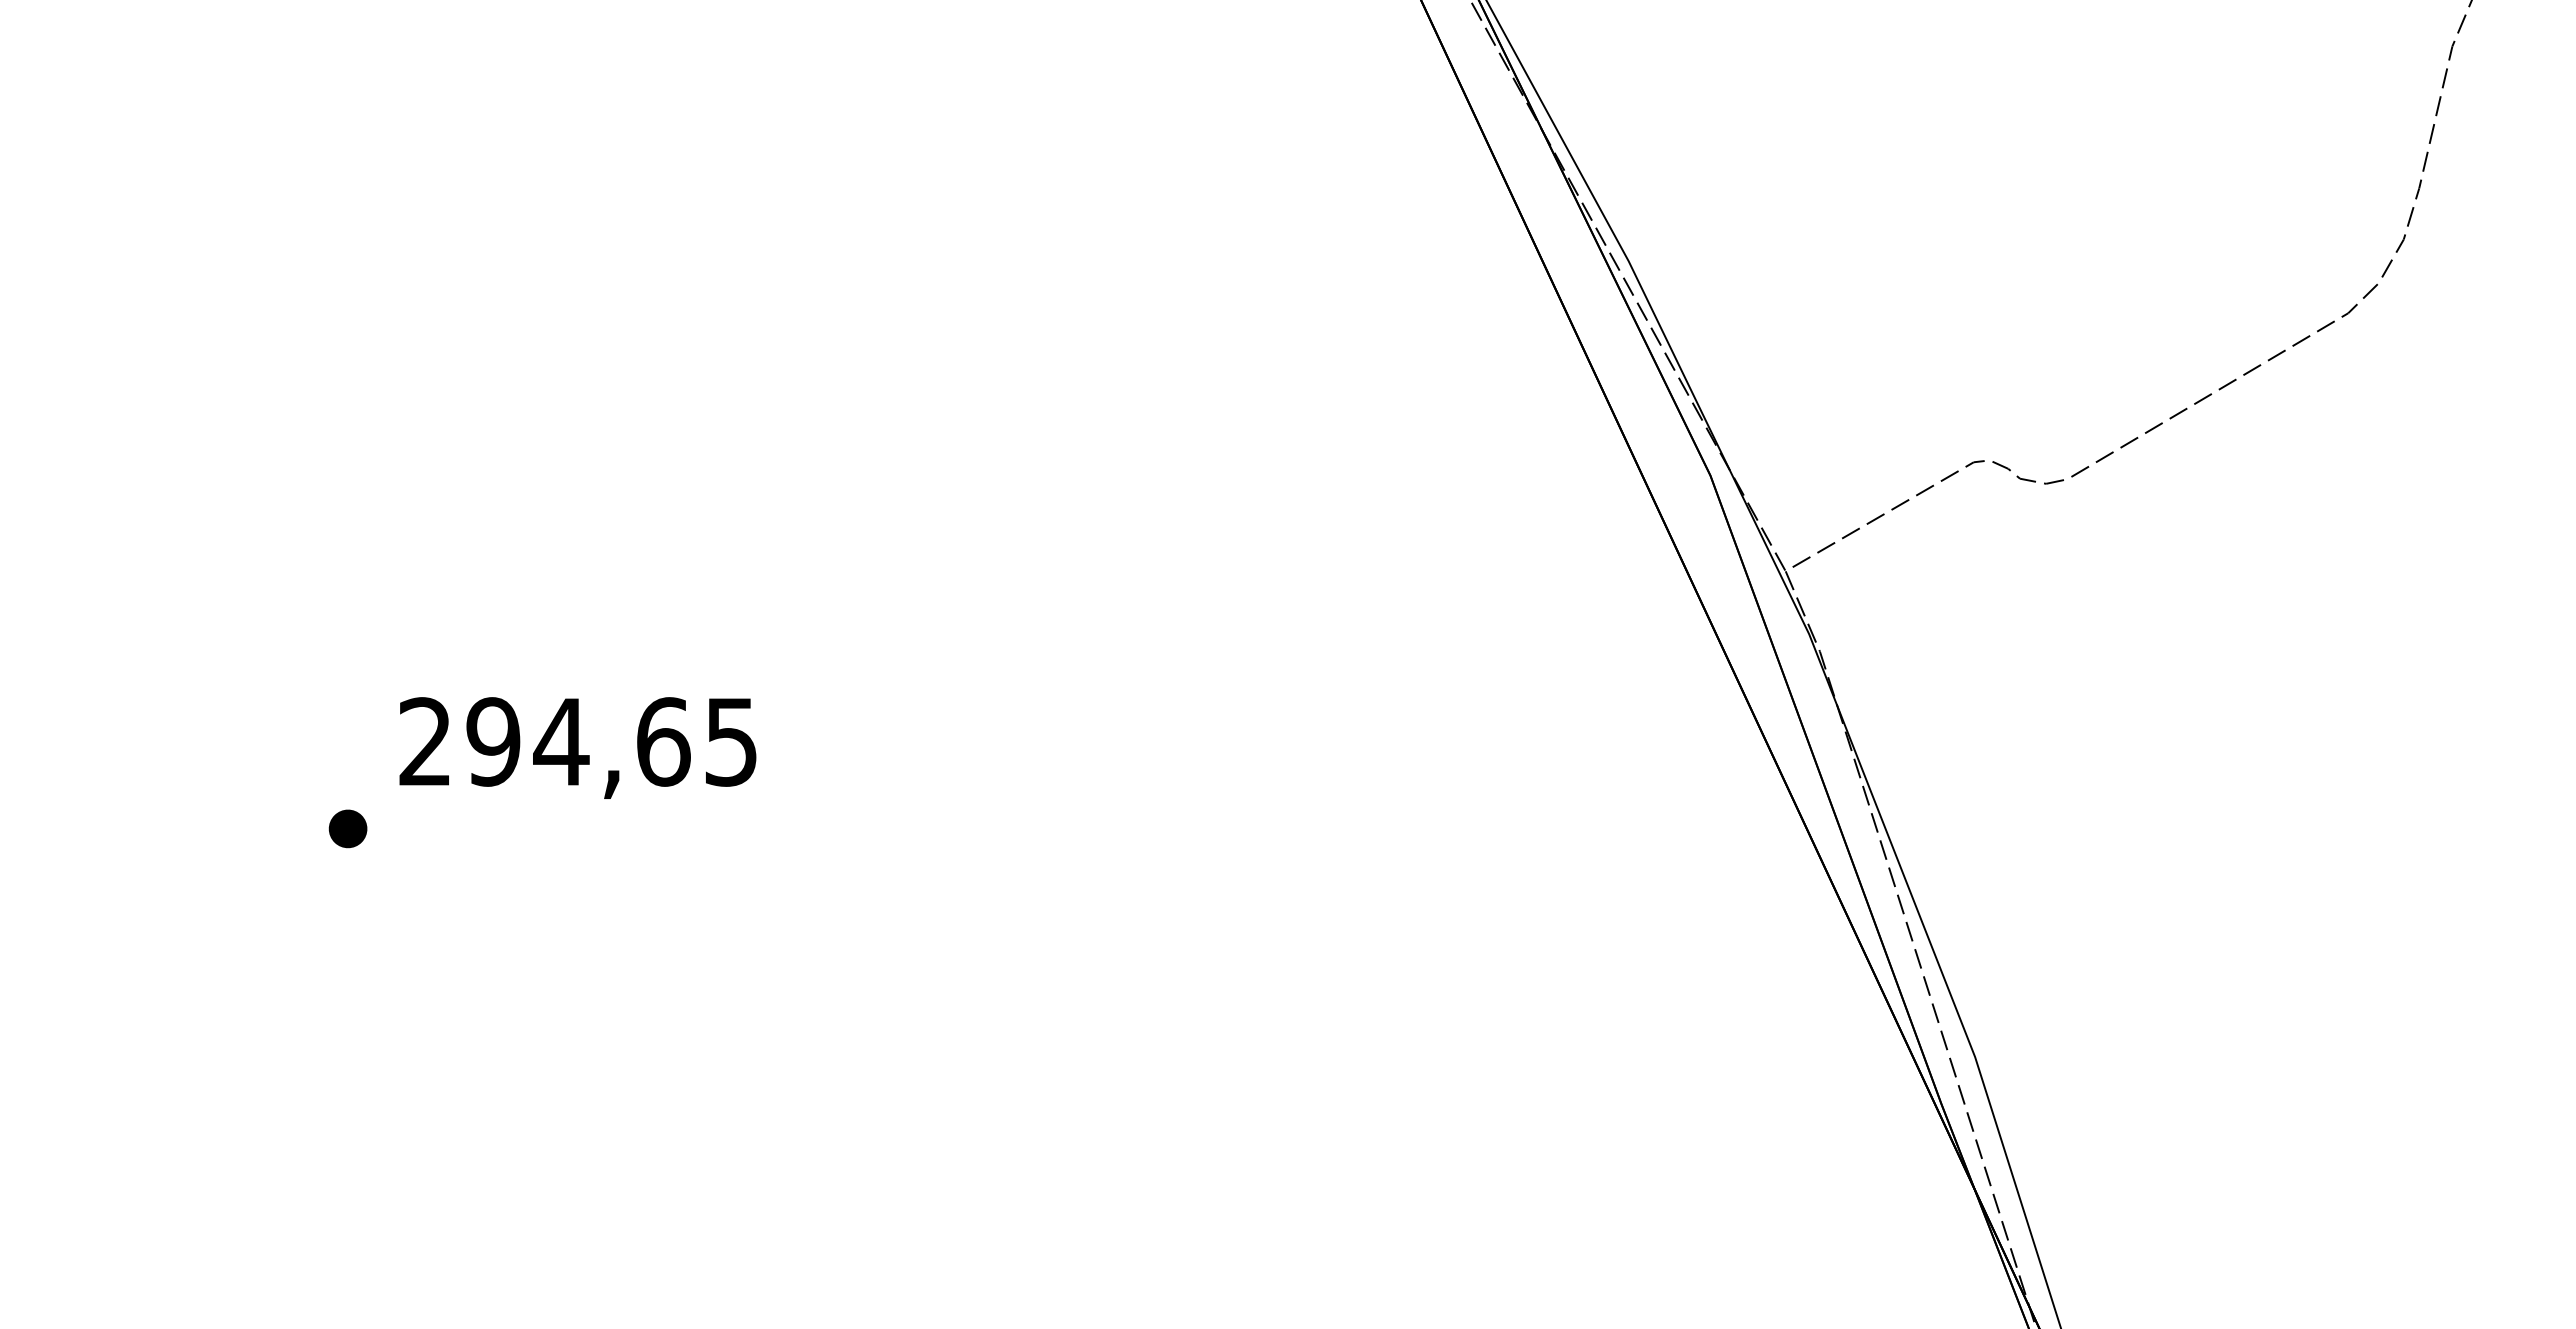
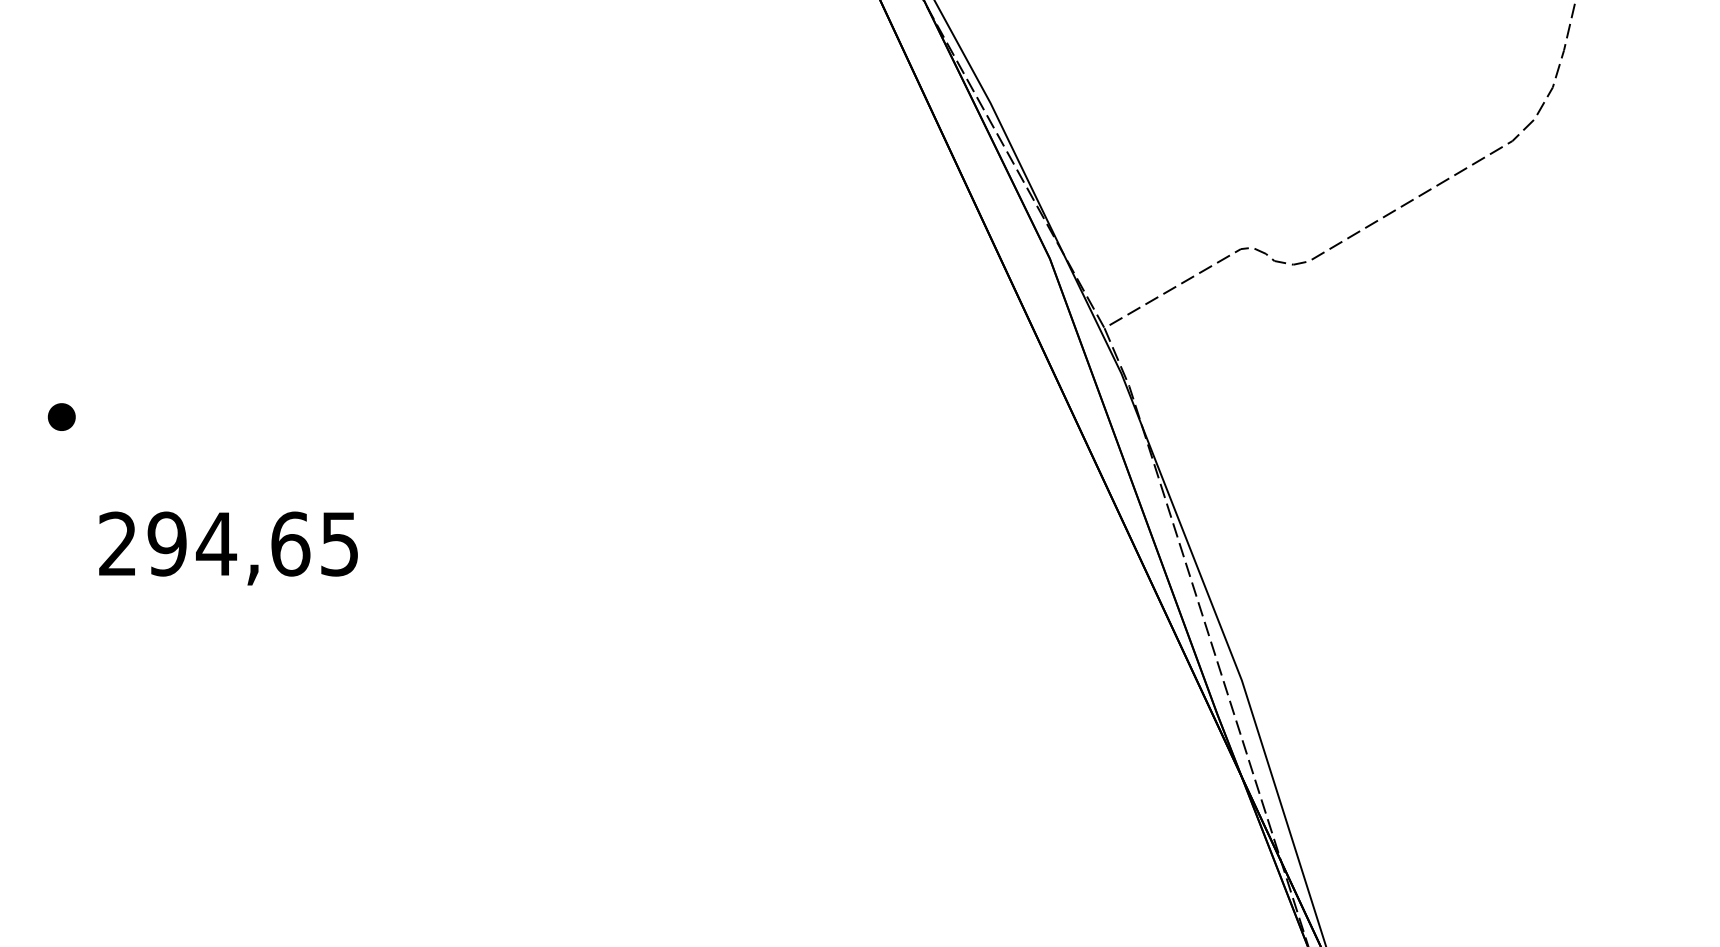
text: (577, 747) -> (228, 548), moved
part: (347, 828) -> (61, 416), moved

